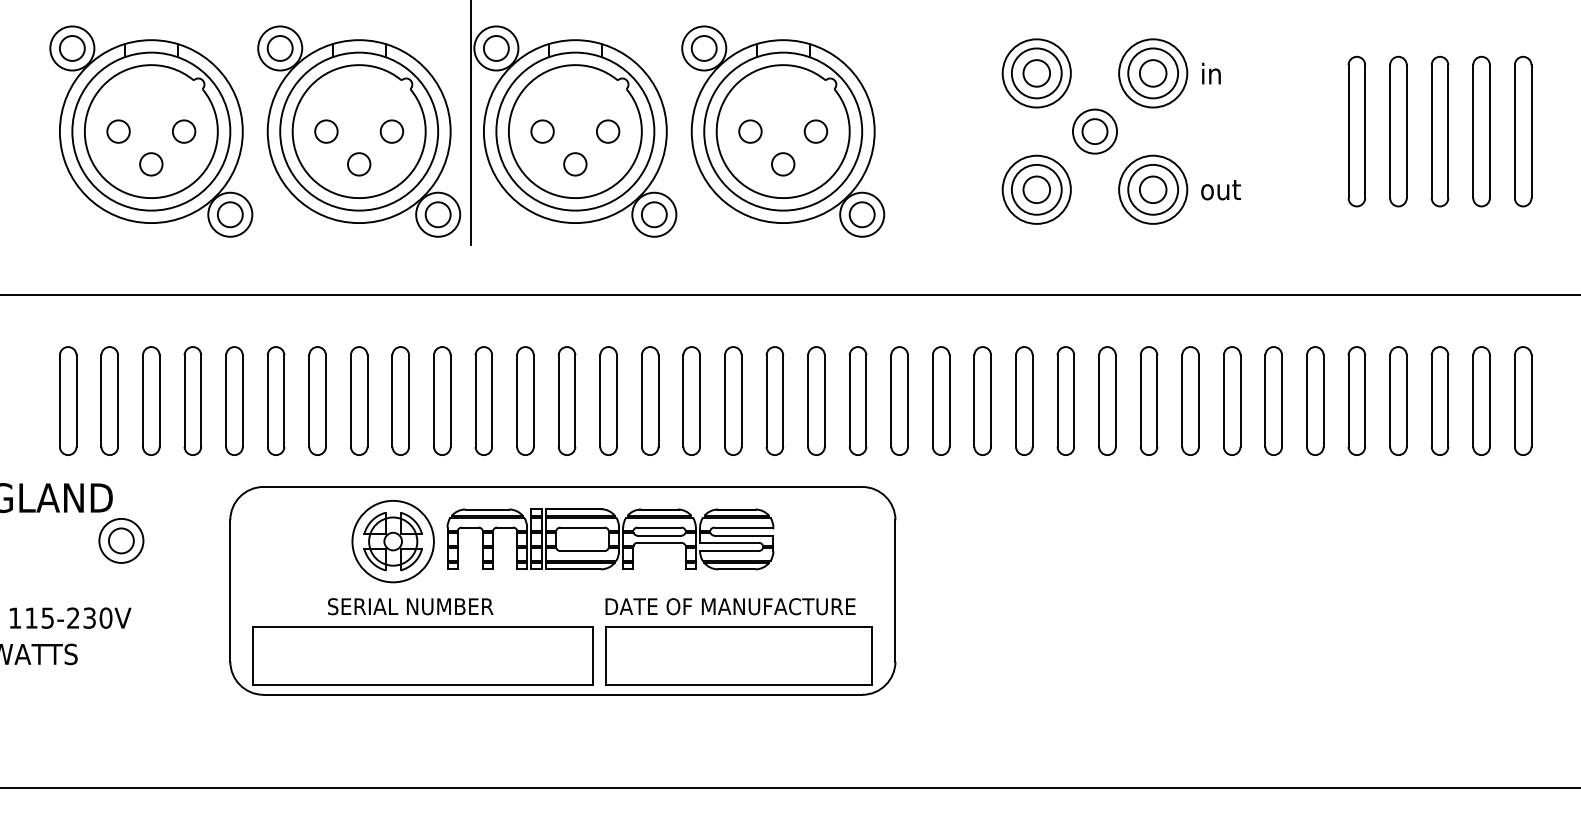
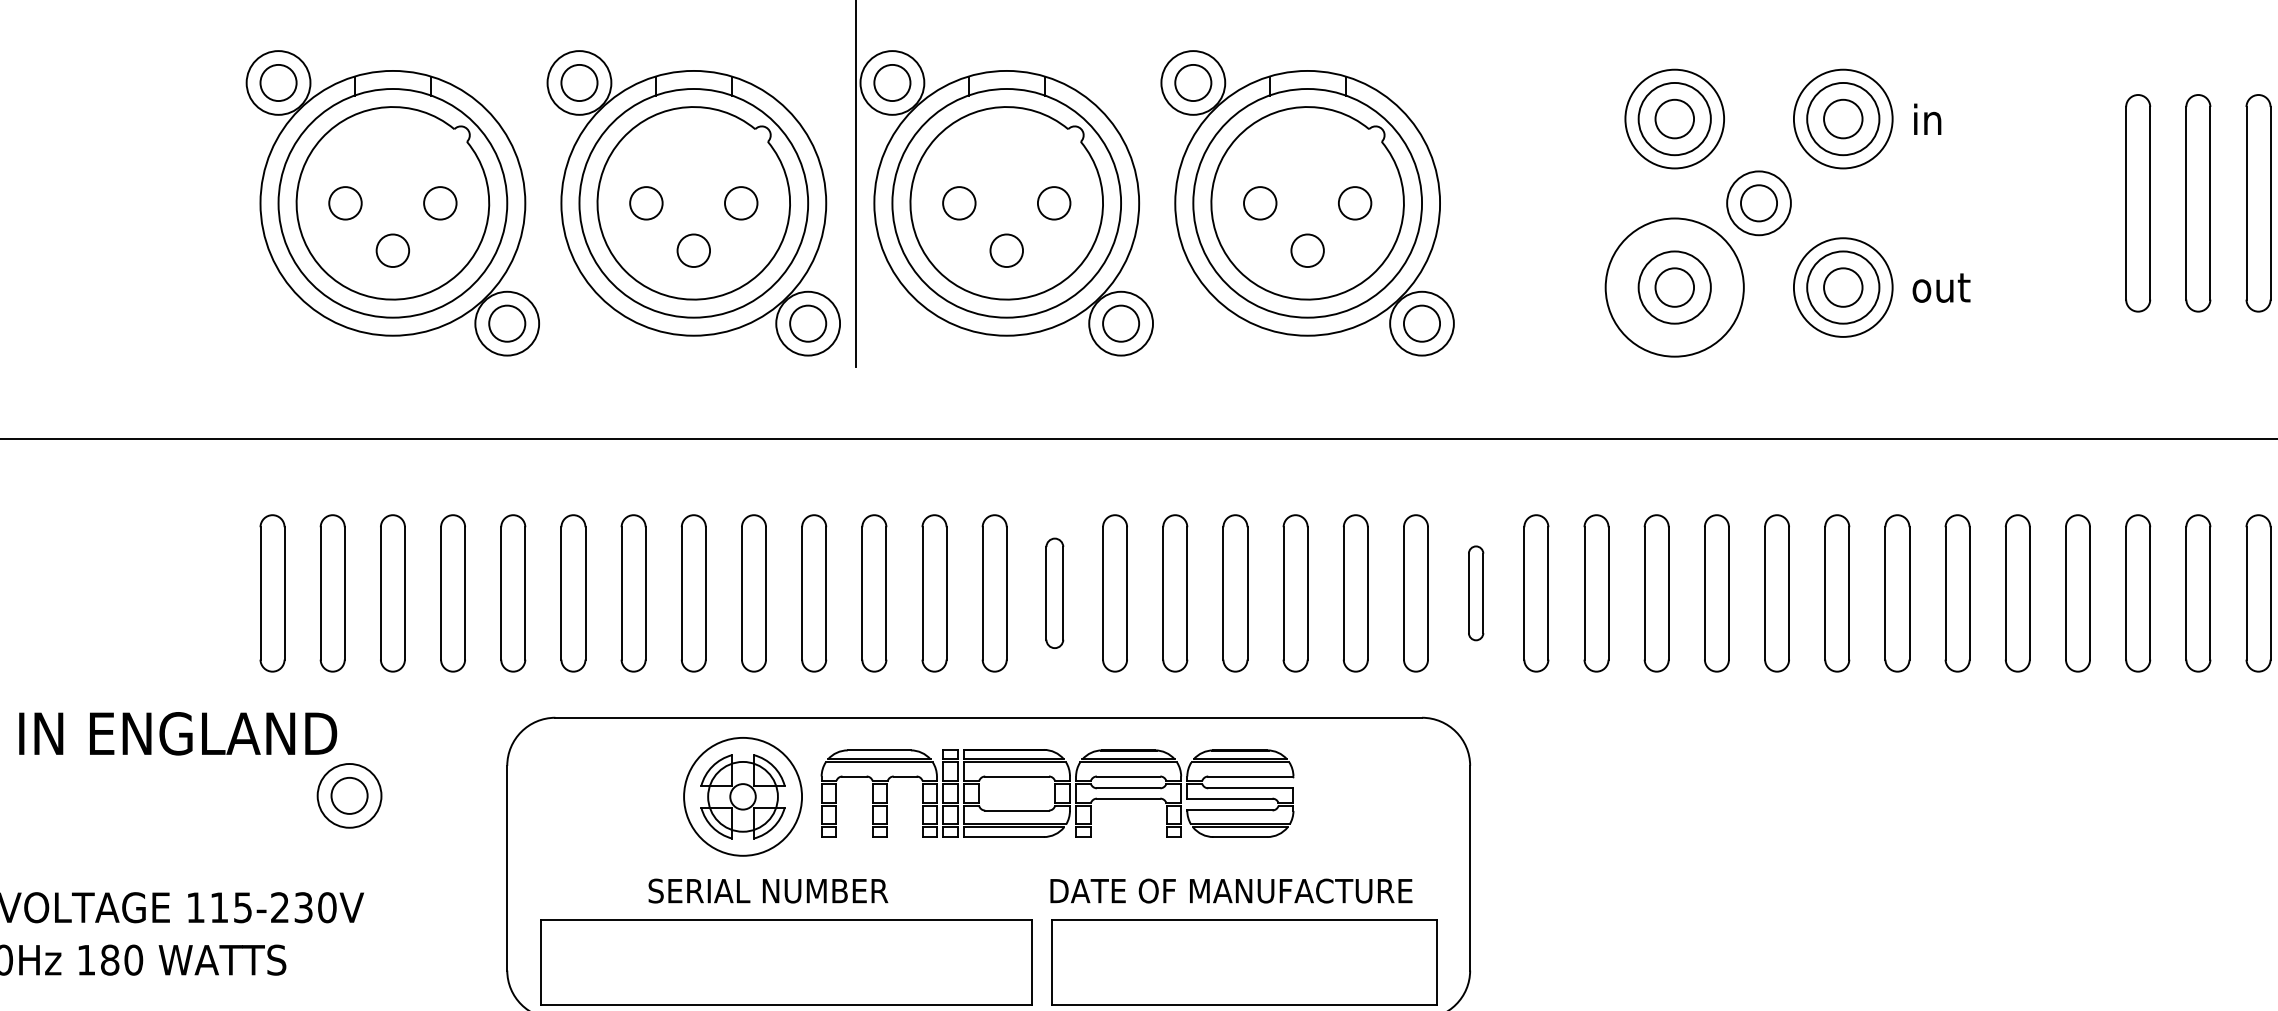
circle: (1036, 189) -> (1674, 287), size x1.4
part: (608, 400) -> (1054, 592), size x0.7
part: (899, 400) -> (1476, 592), size x0.6

